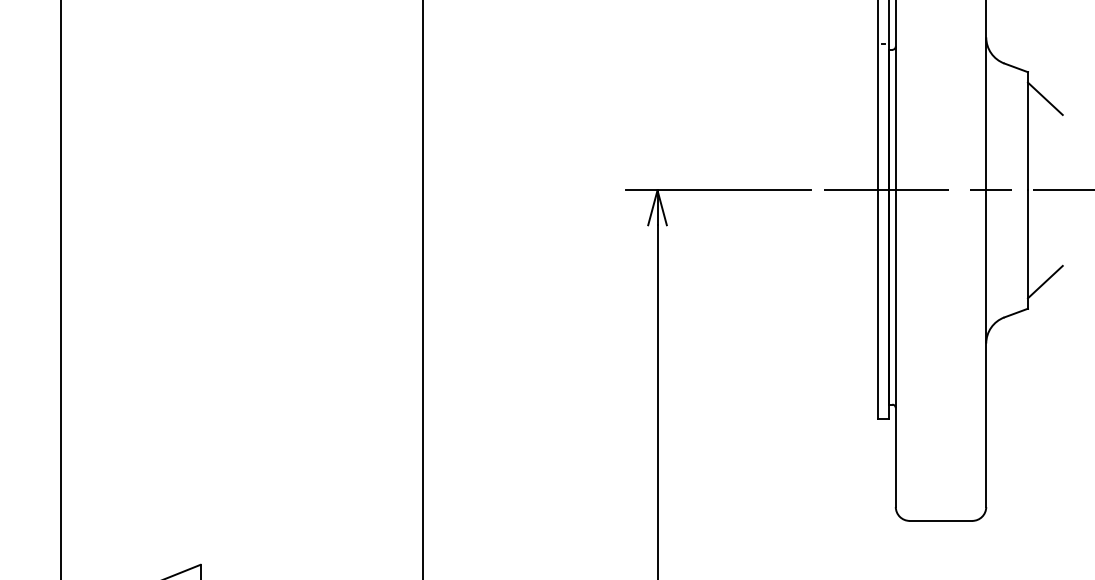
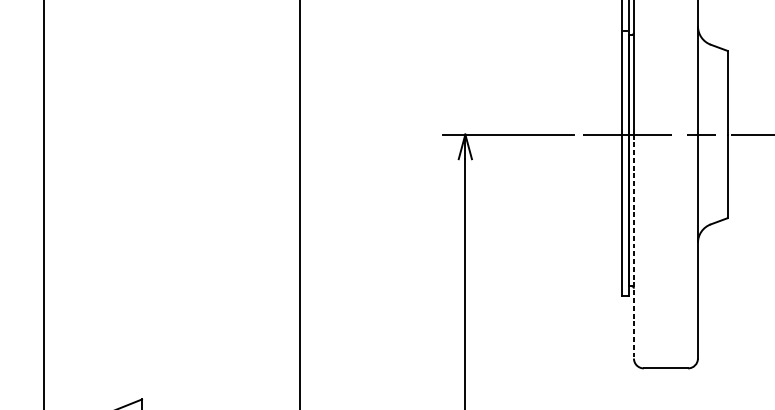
line: (1044, 98) -> (739, 69), removed
line: (1044, 281) -> (739, 198), removed
line: (895, 349) -> (633, 247), solid -> dashed

